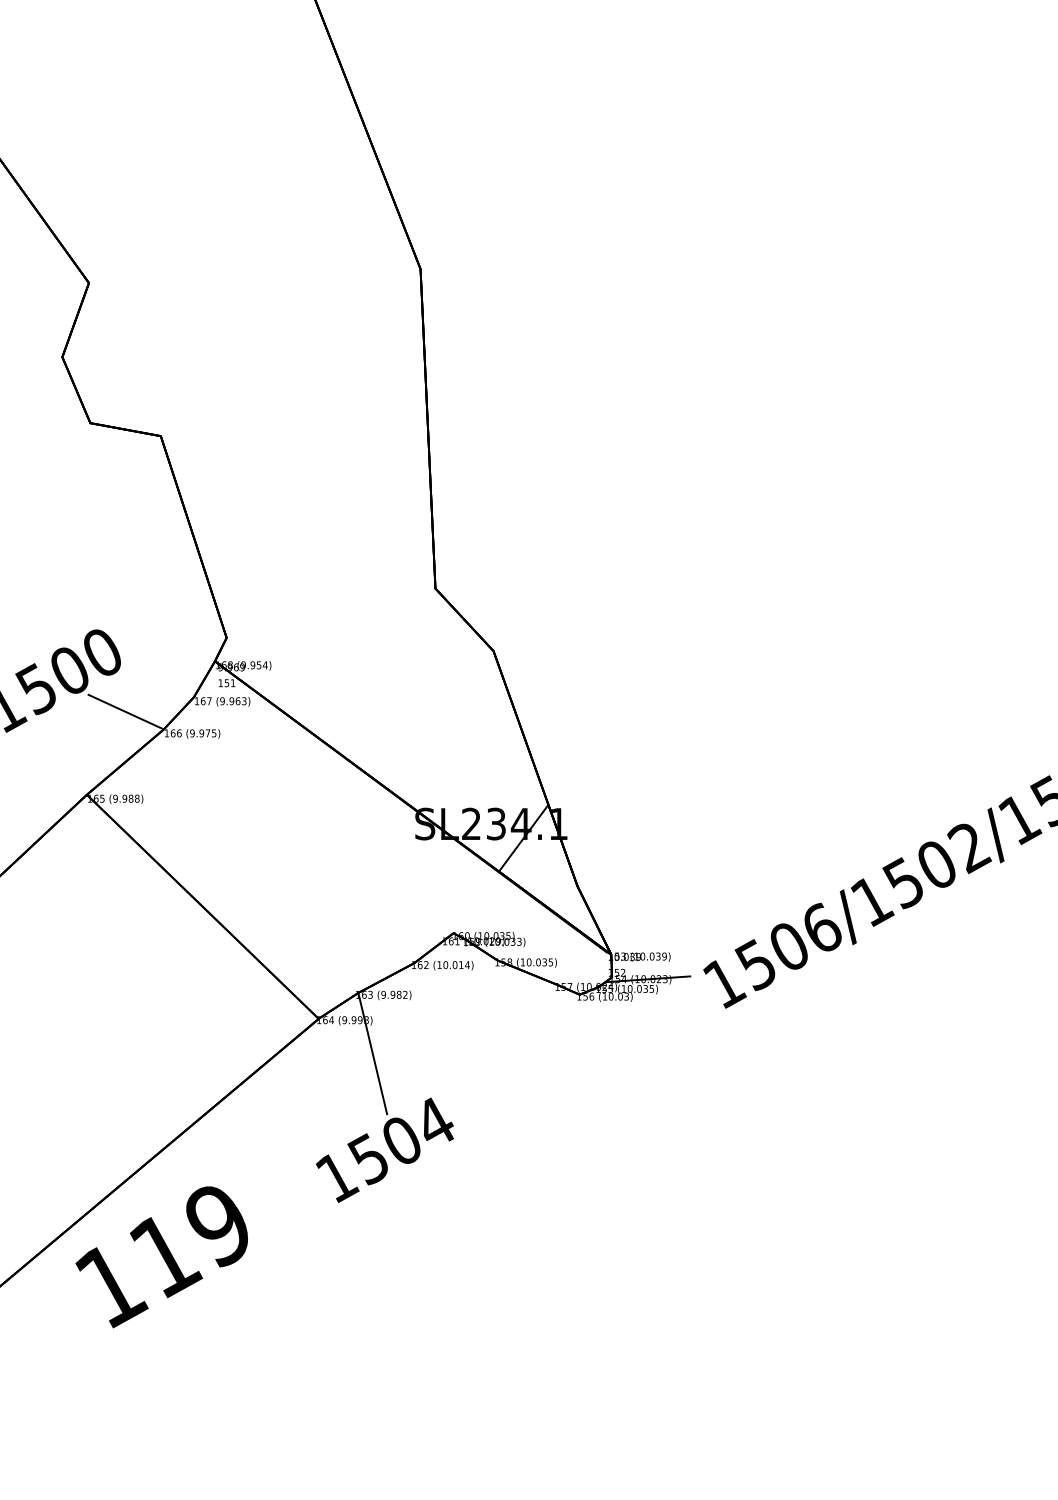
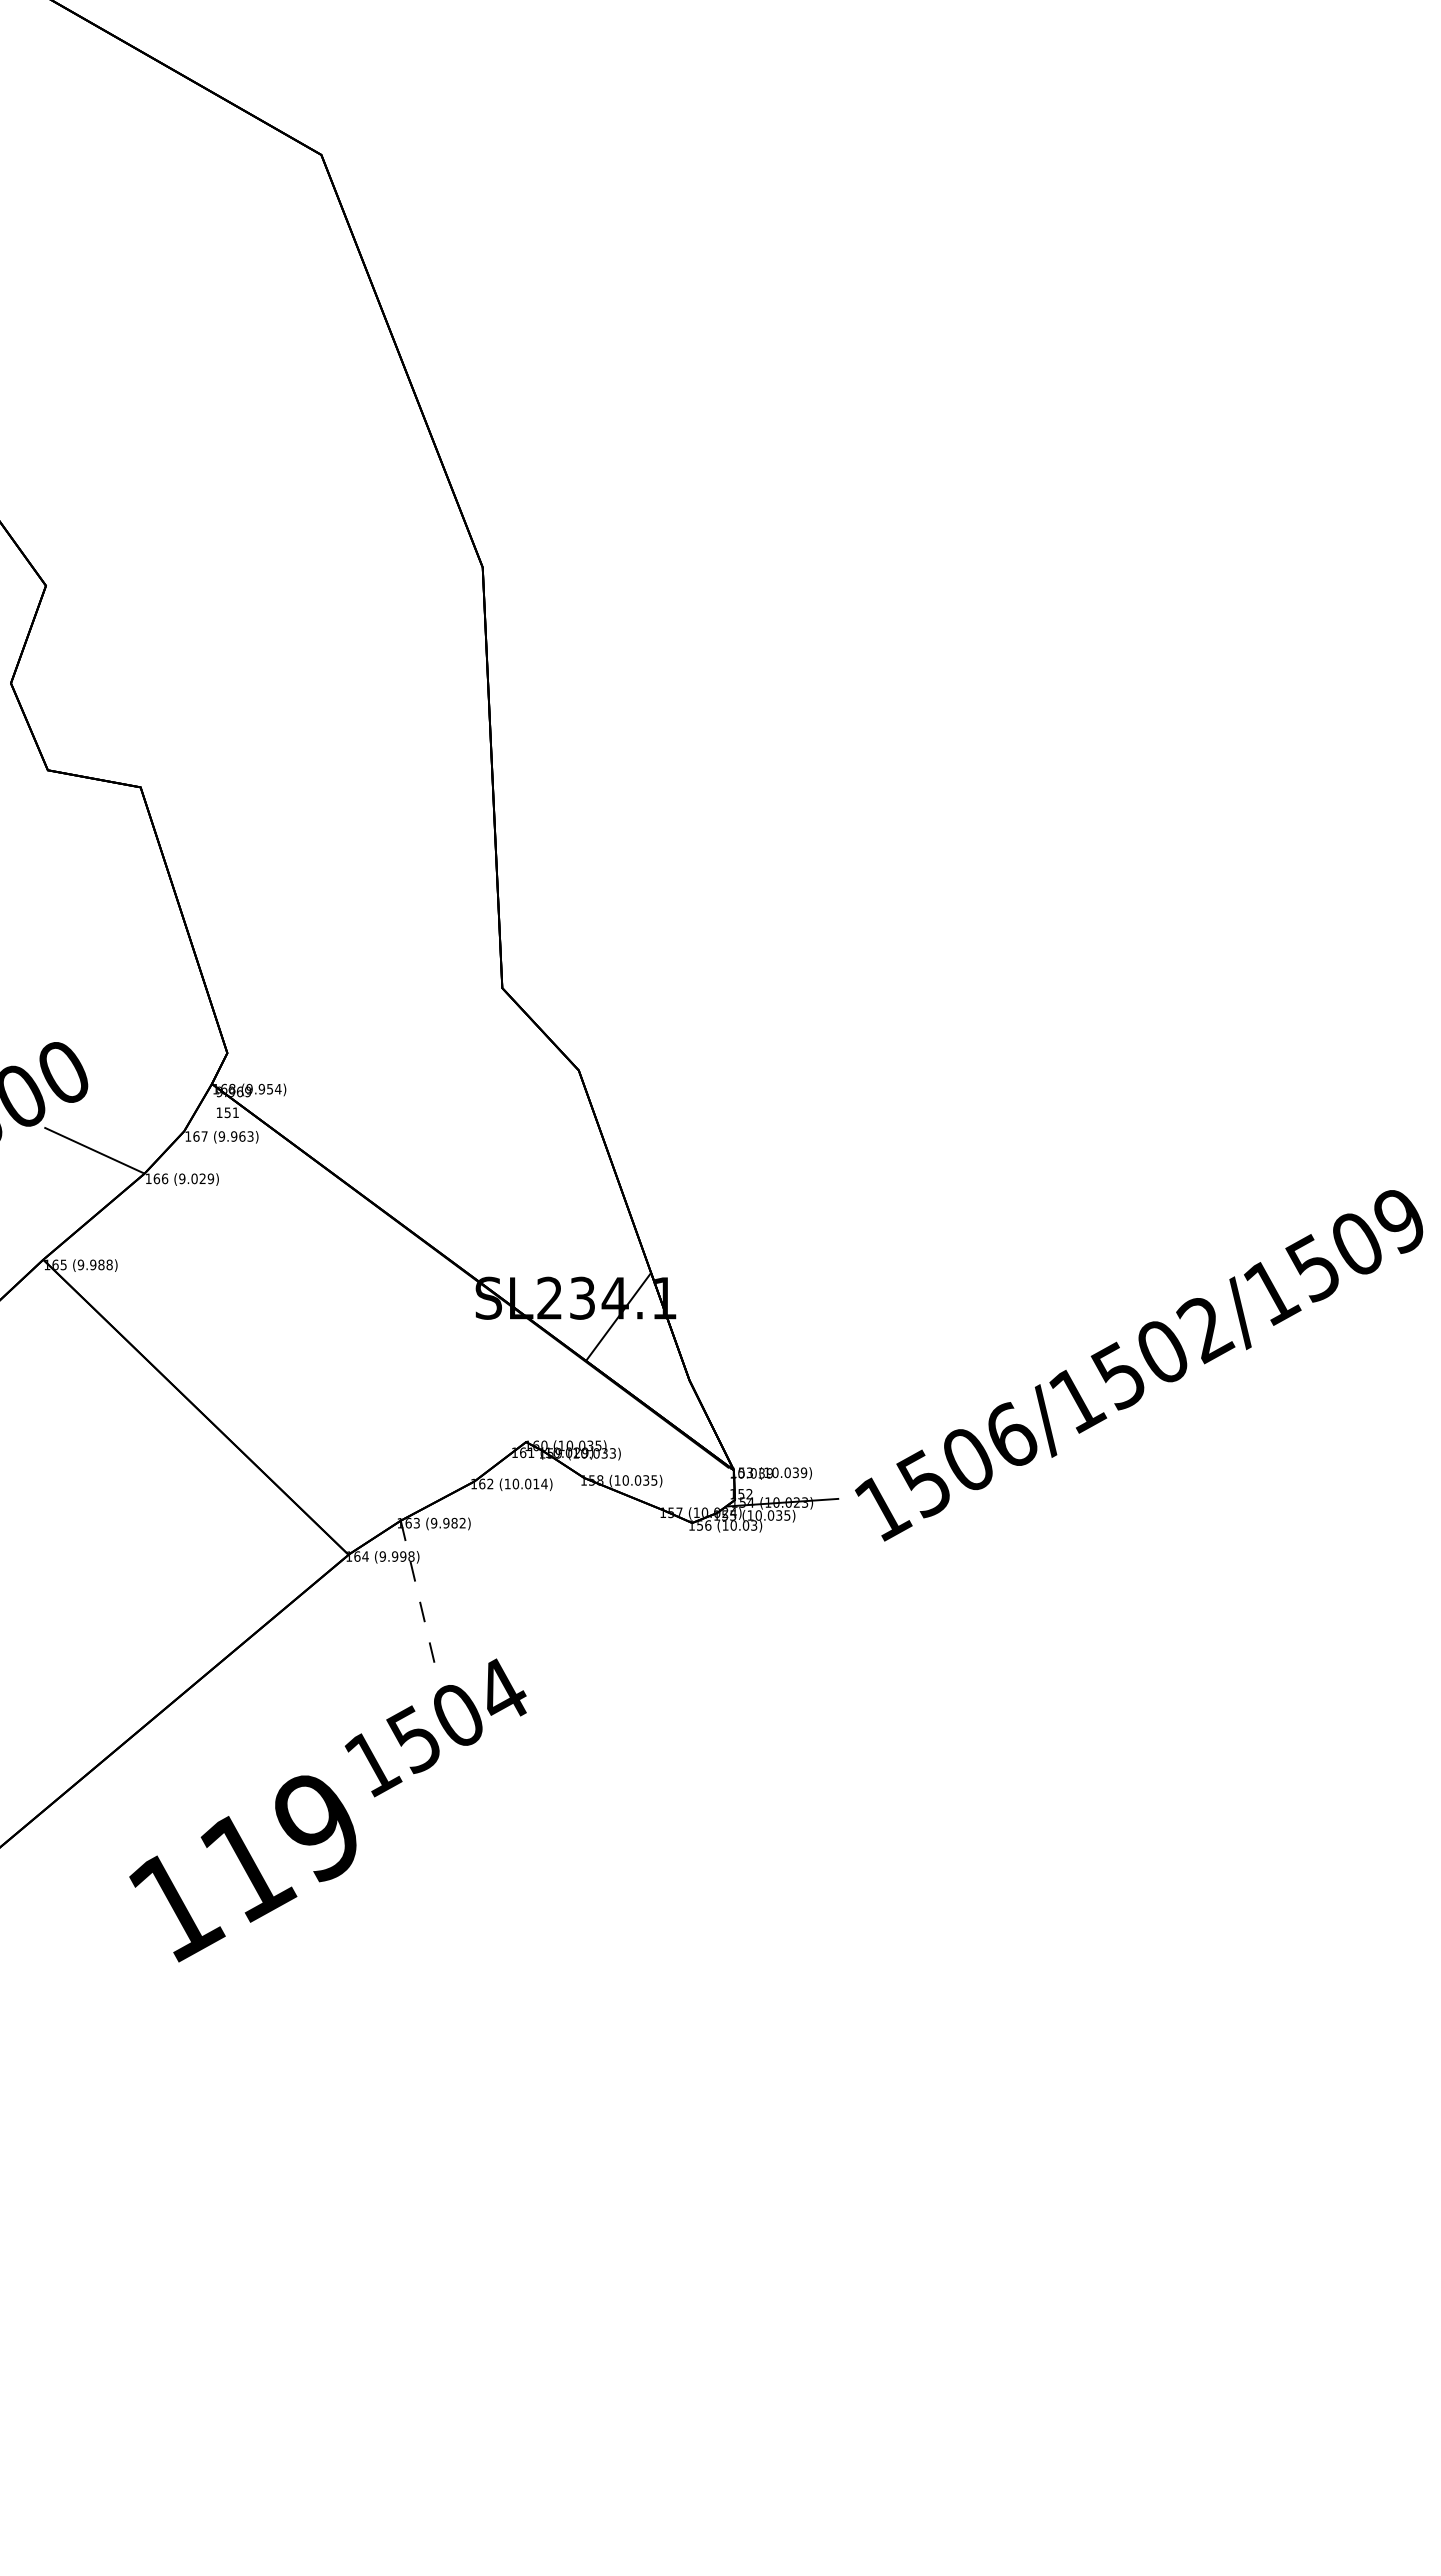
text: (207, 733) -> (202, 1178), (9.975) -> (9.029)
line: (372, 1054) -> (419, 1601), solid -> dashed
text: (161, 1257) -> (242, 1868), moved

